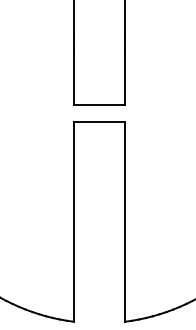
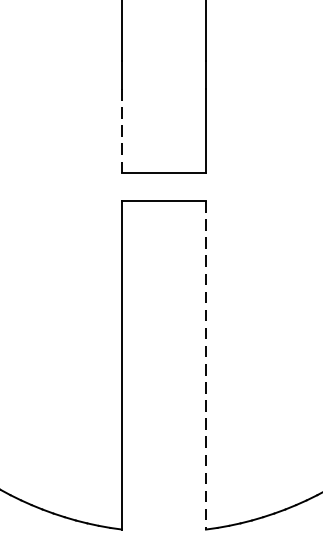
line: (73, 79) -> (121, 130), solid -> dashed
line: (125, 221) -> (206, 364), solid -> dashed

